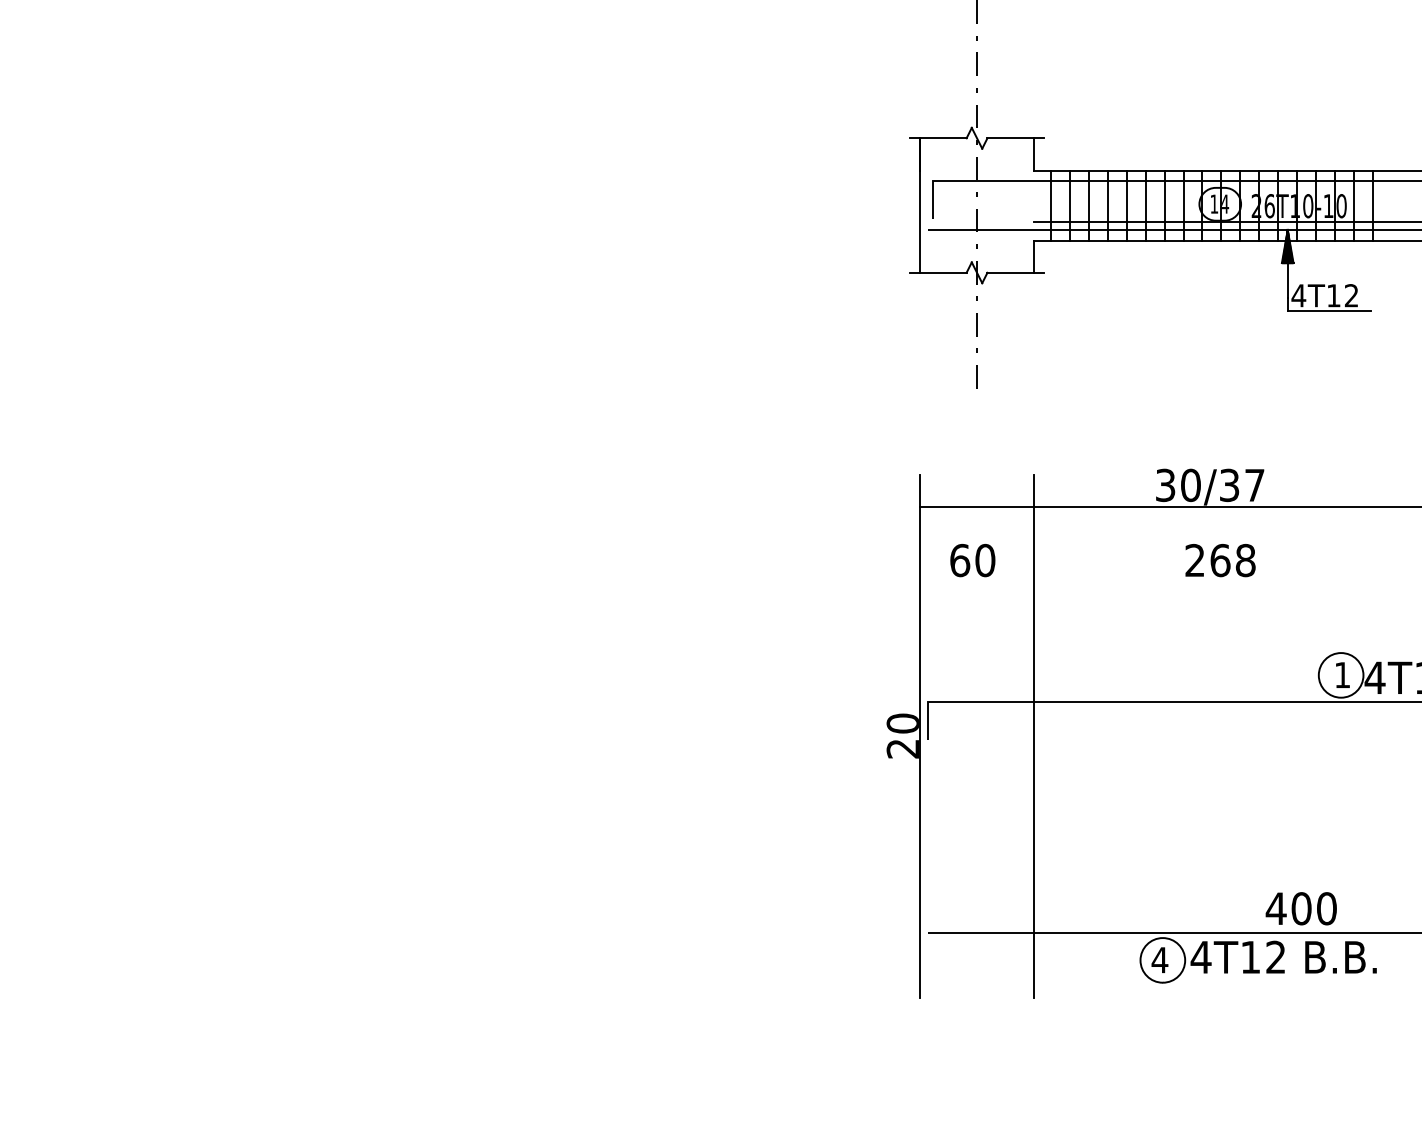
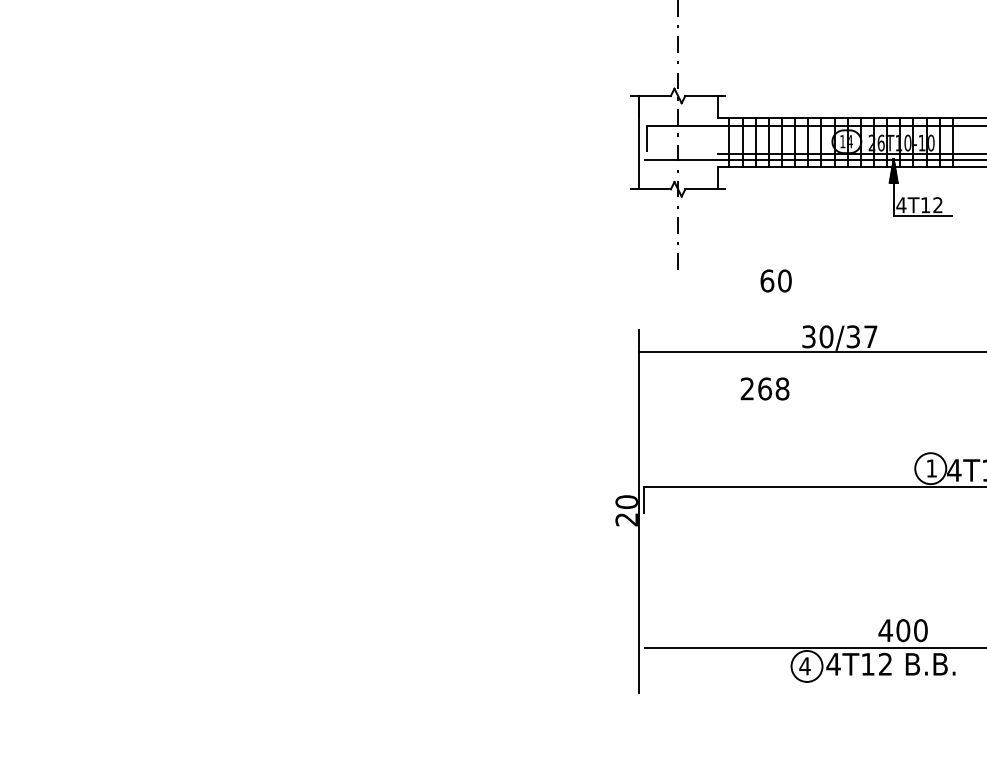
text: (971, 559) -> (775, 280), moved
text: (1219, 559) -> (764, 388), moved
line: (1033, 735) -> (717, 510), removed

